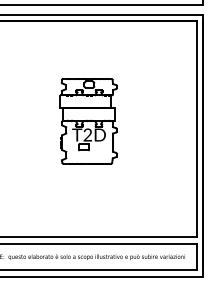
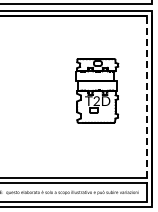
part: (88, 120) -> (97, 90), moved
line: (196, 130) -> (147, 97), solid -> dashed

